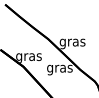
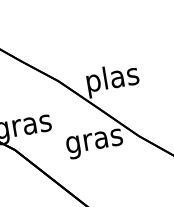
text: (72, 42) -> (112, 79), gras -> plas

